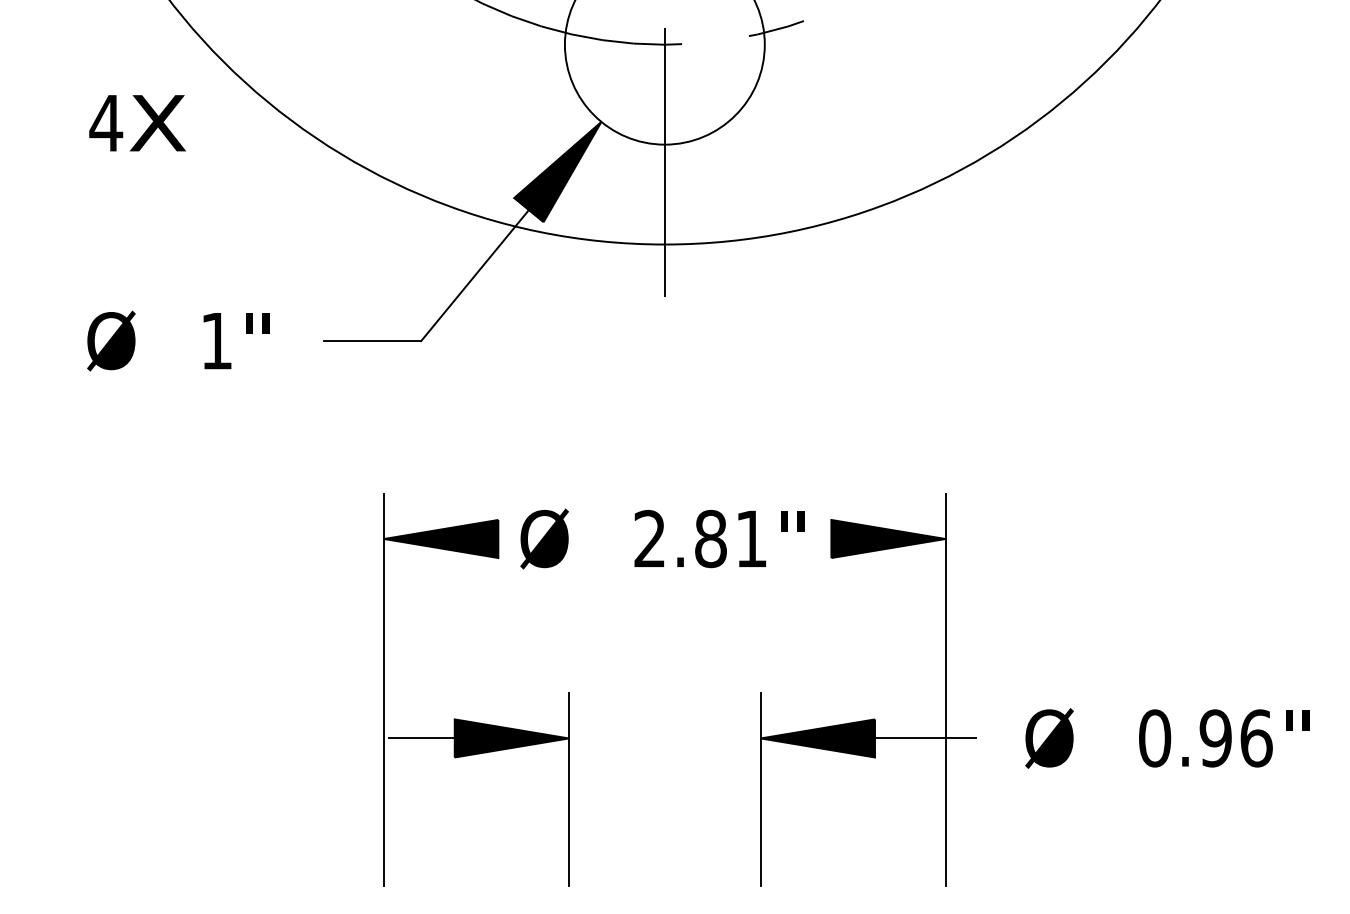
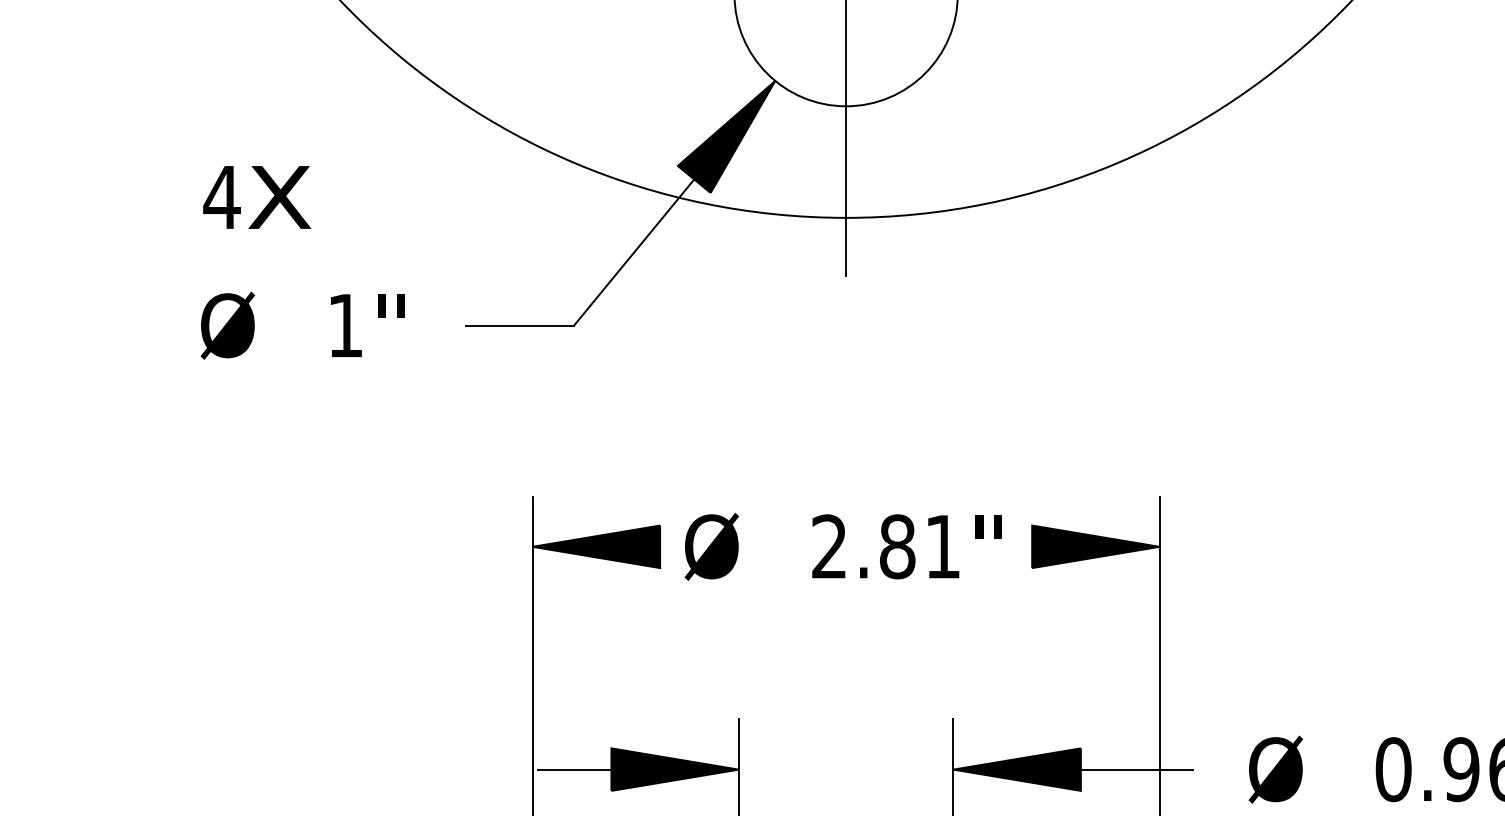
text: (137, 123) -> (257, 197), moved

